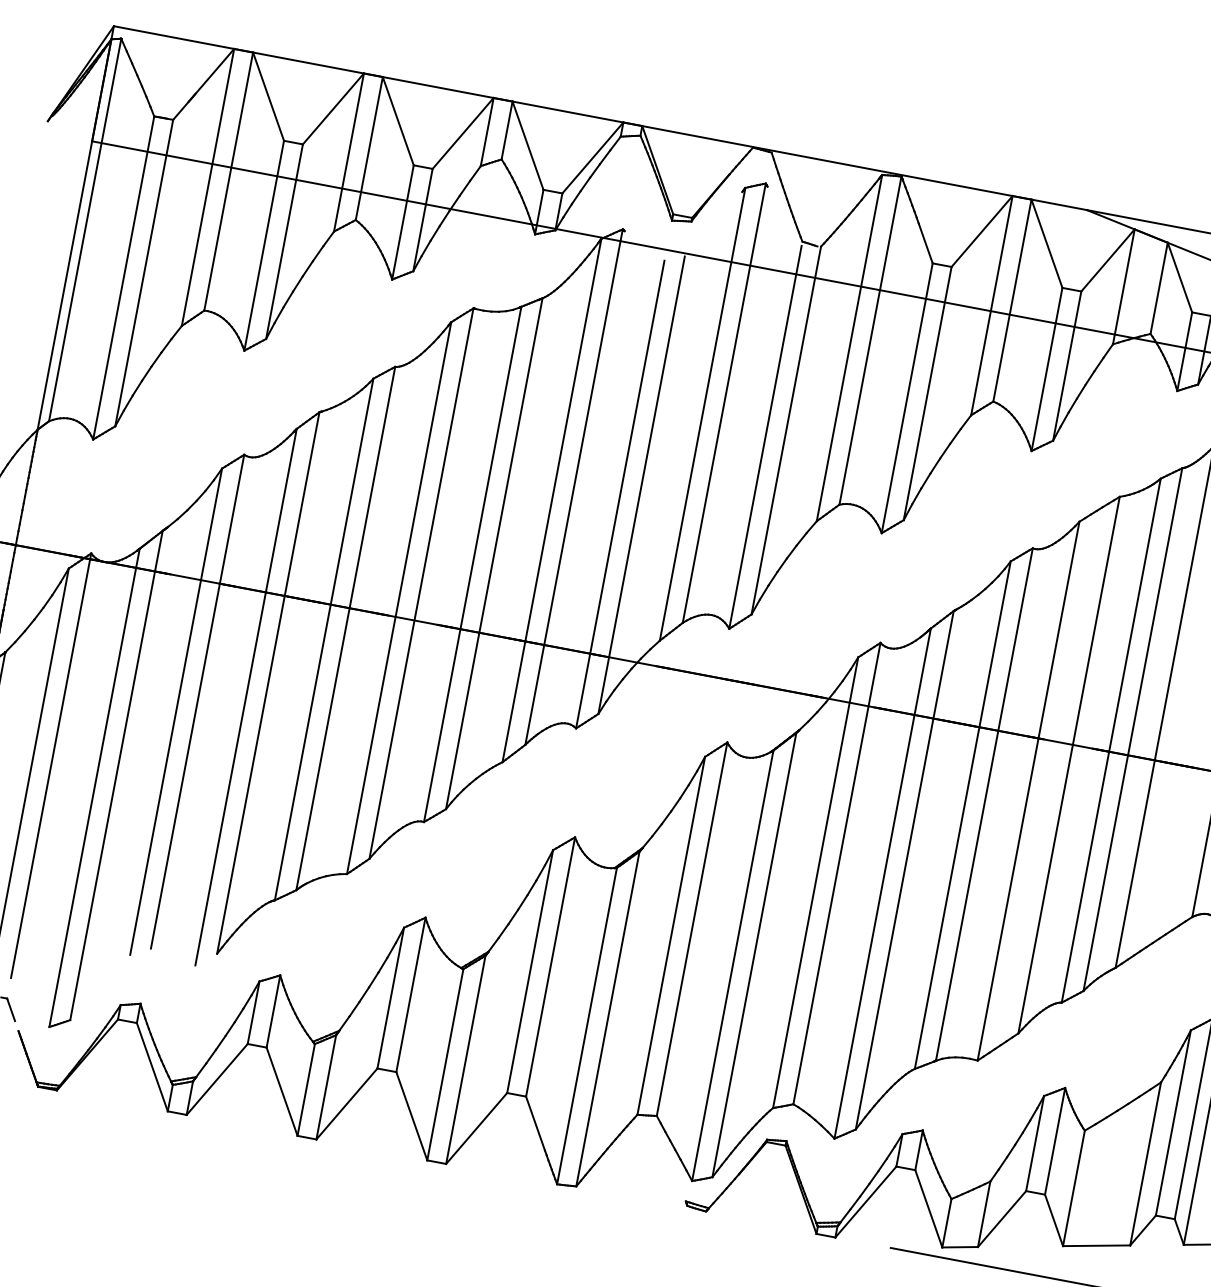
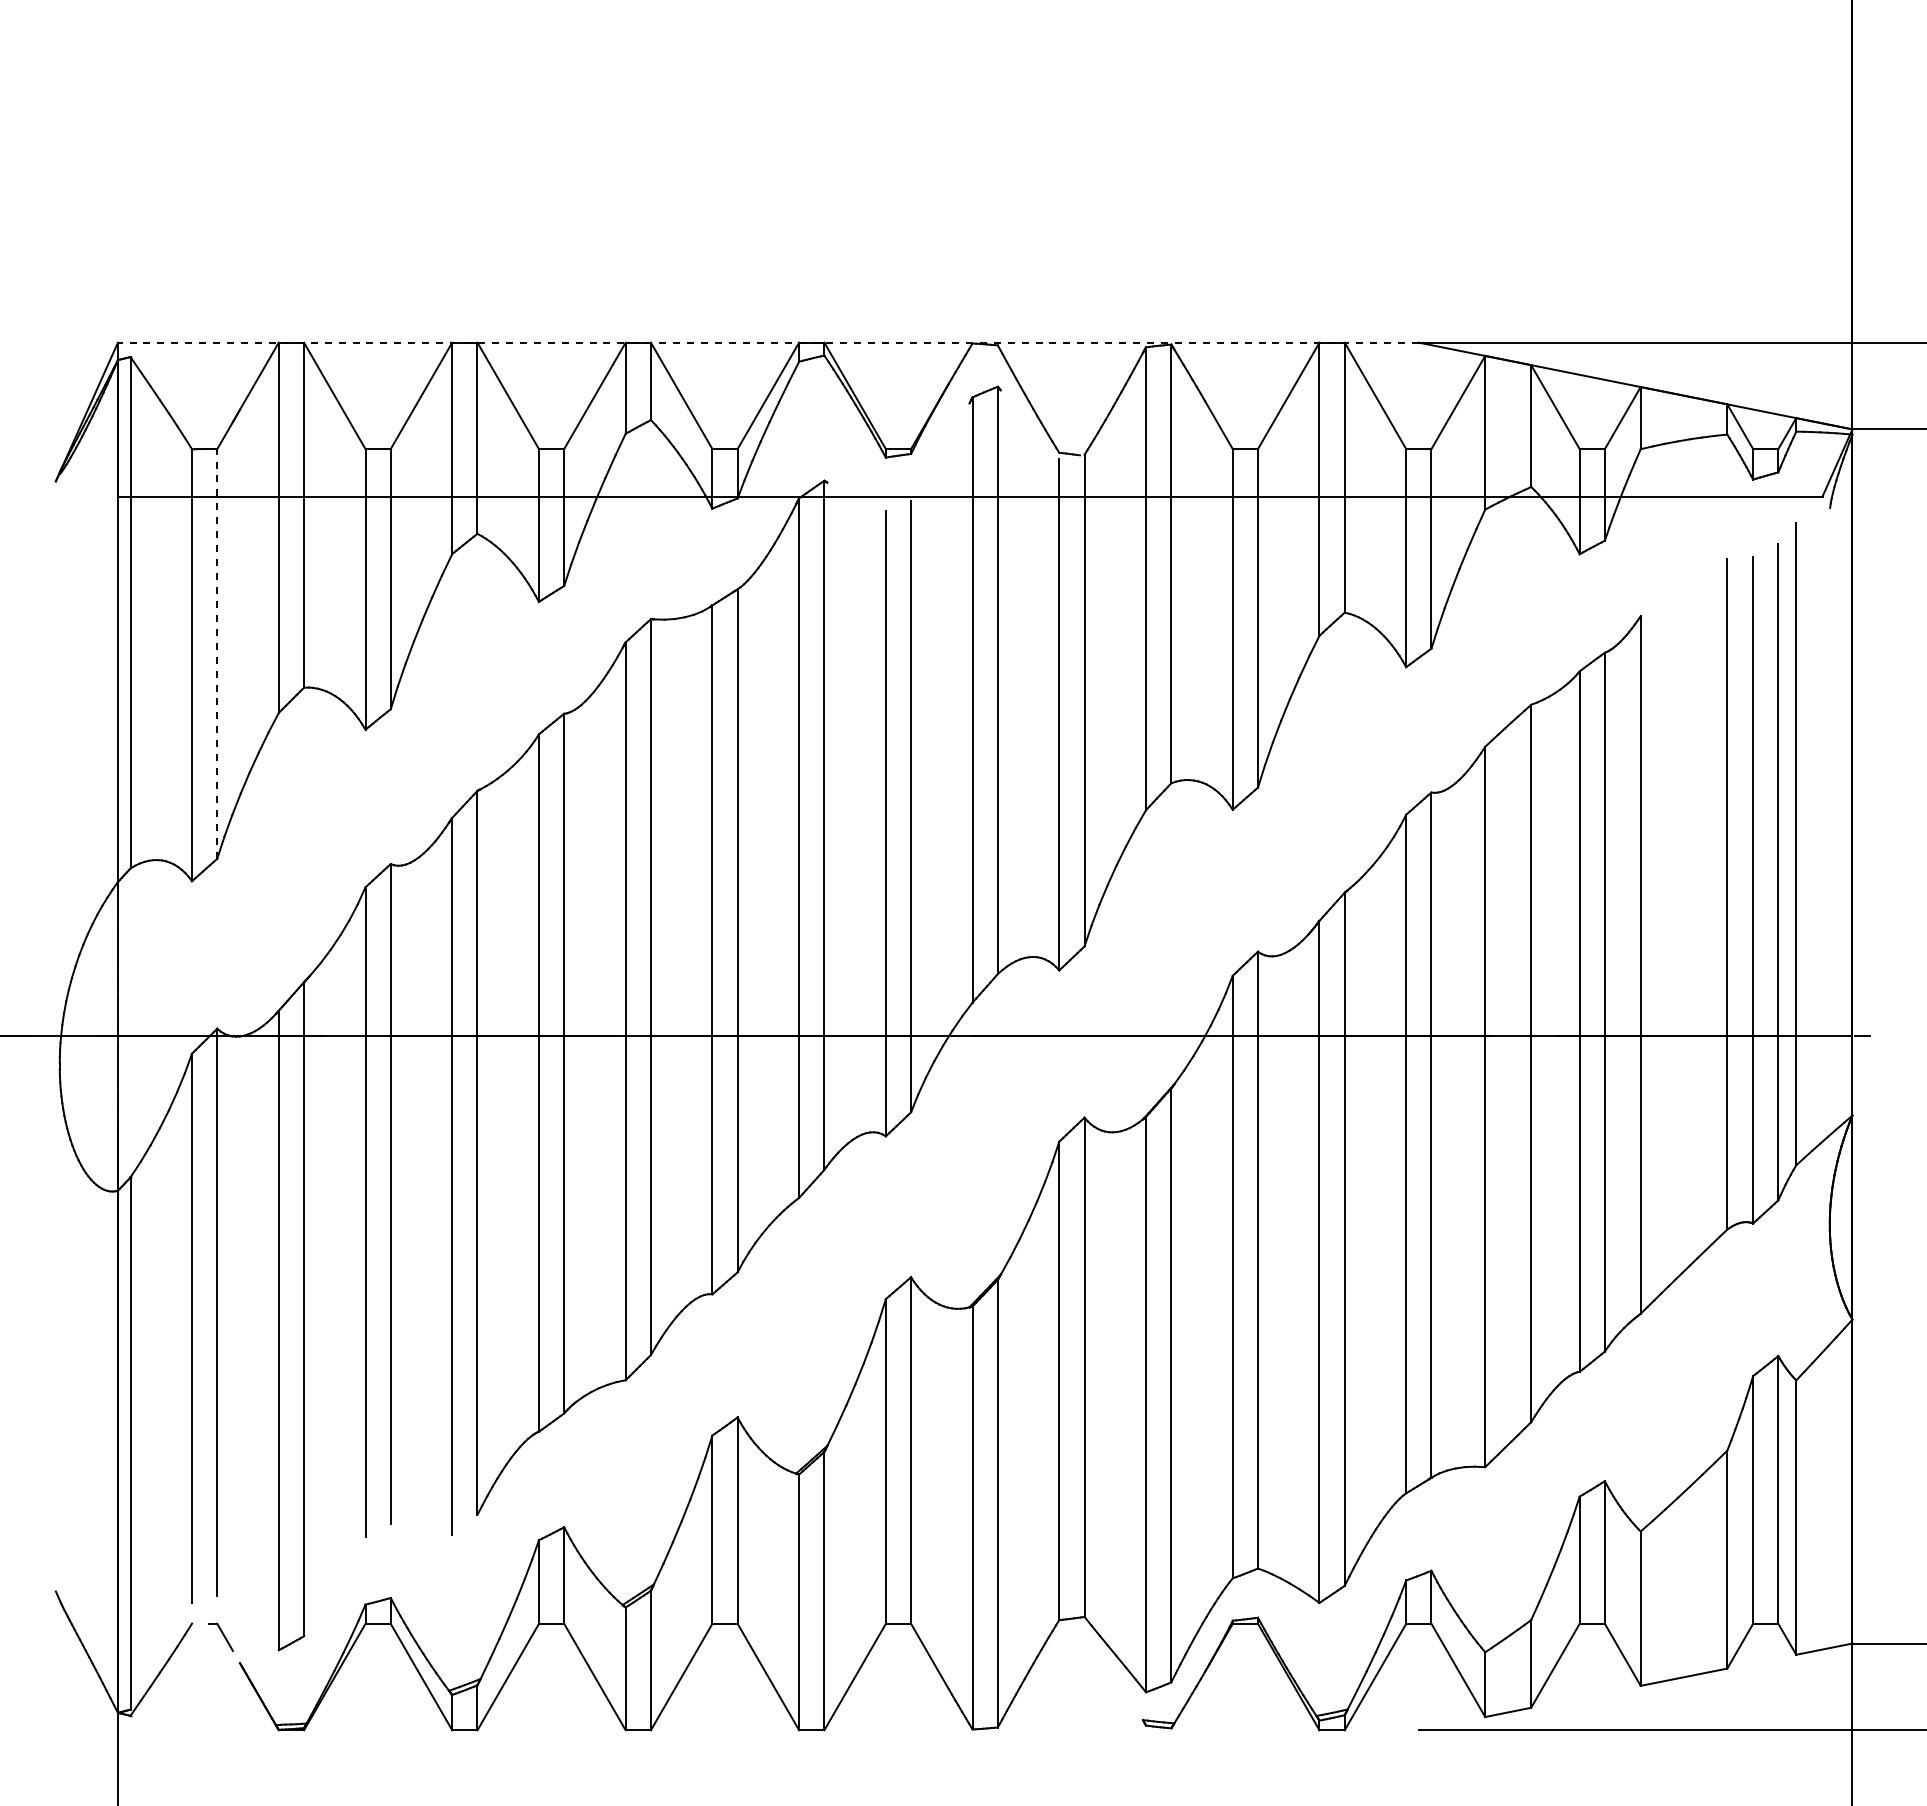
line: (599, 117) -> (767, 342), solid -> dashed
line: (144, 272) -> (217, 653), solid -> dashed

